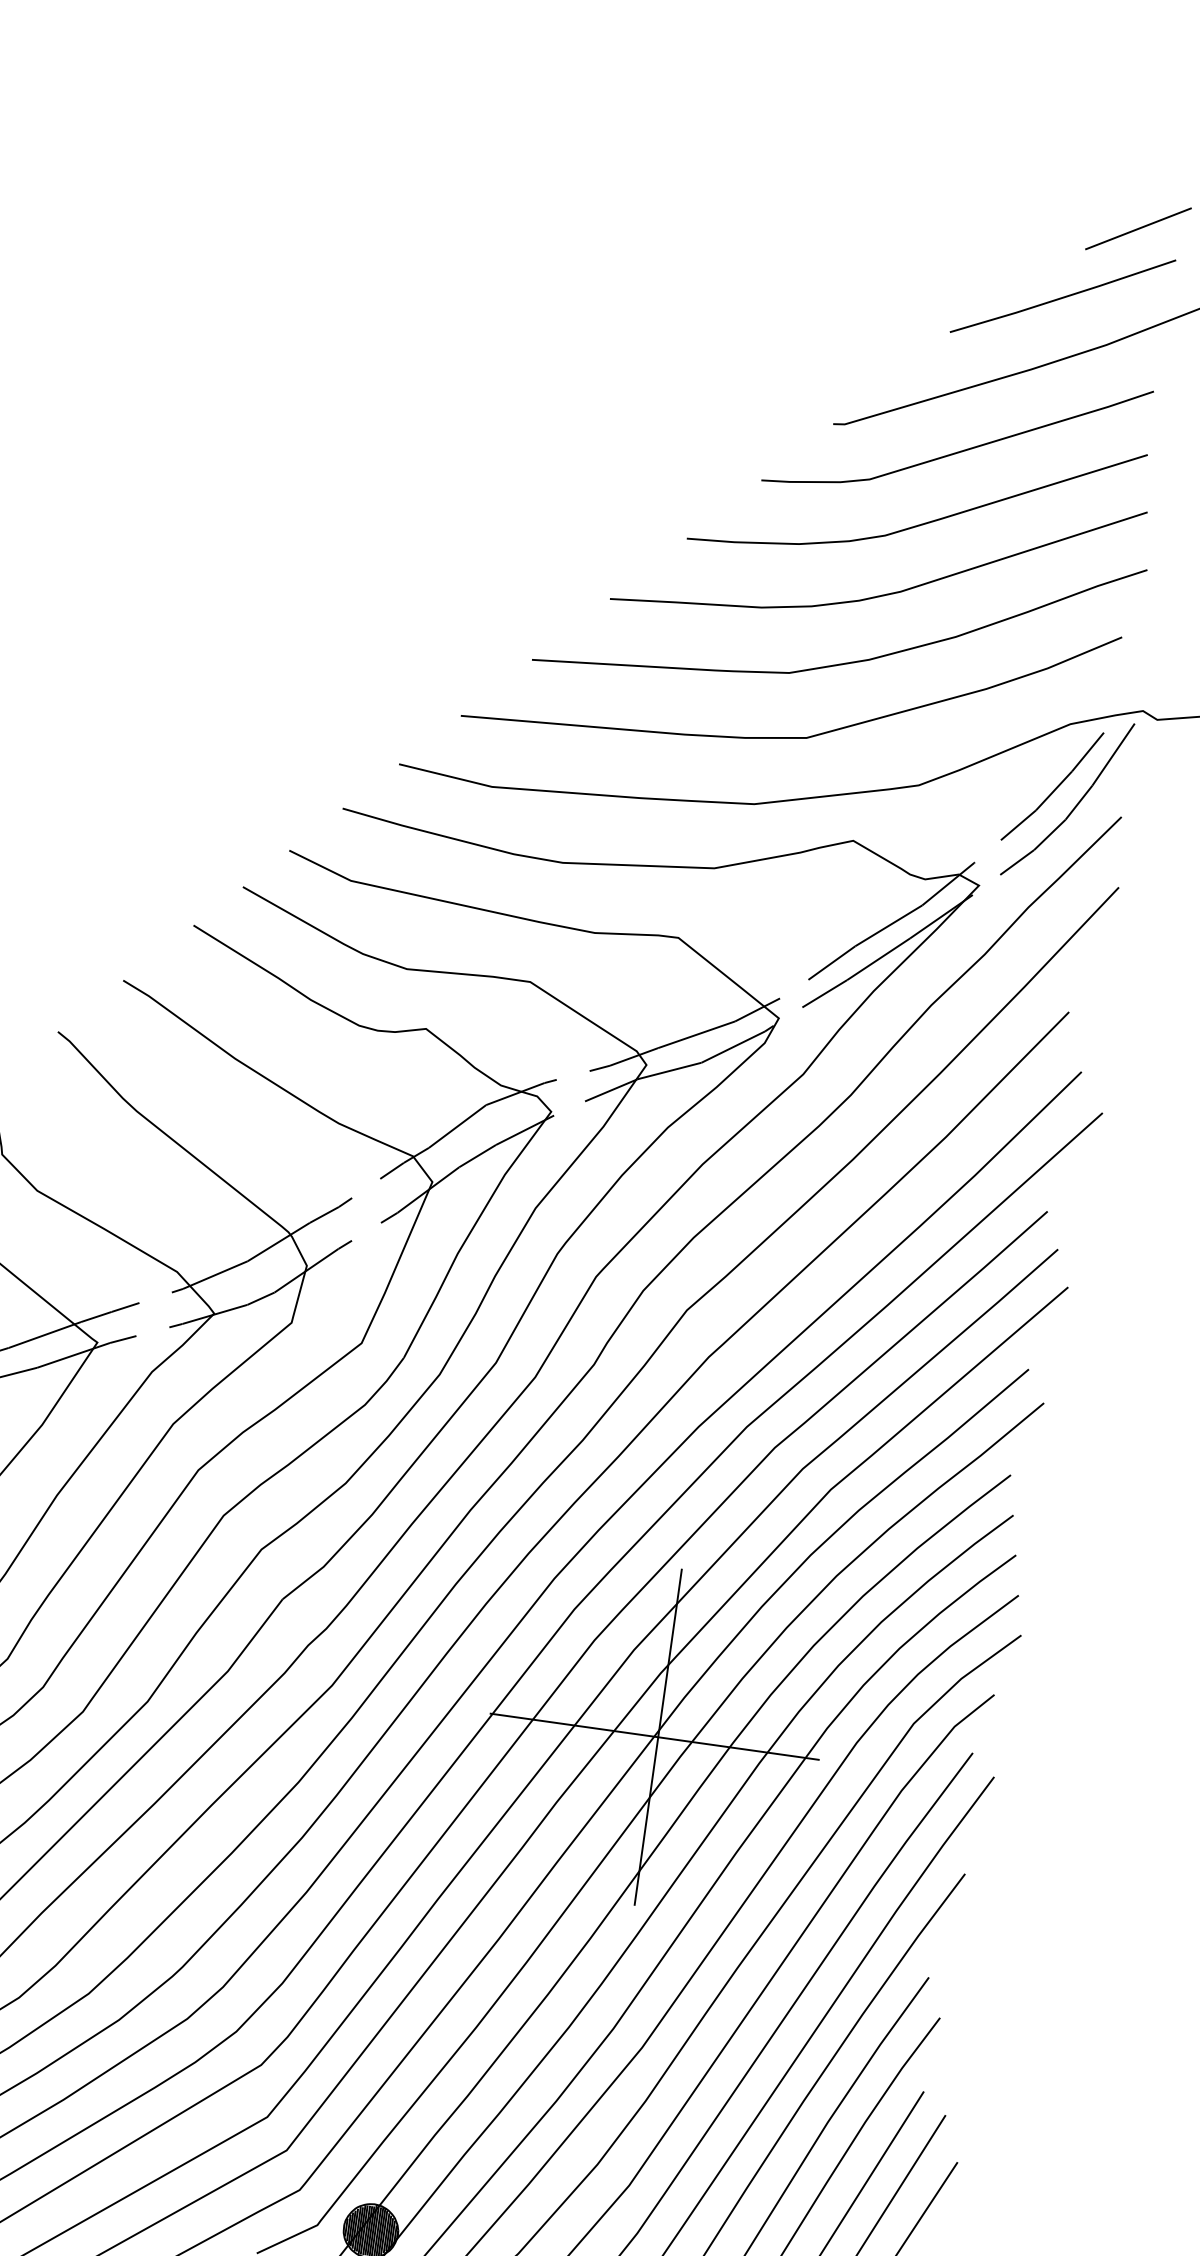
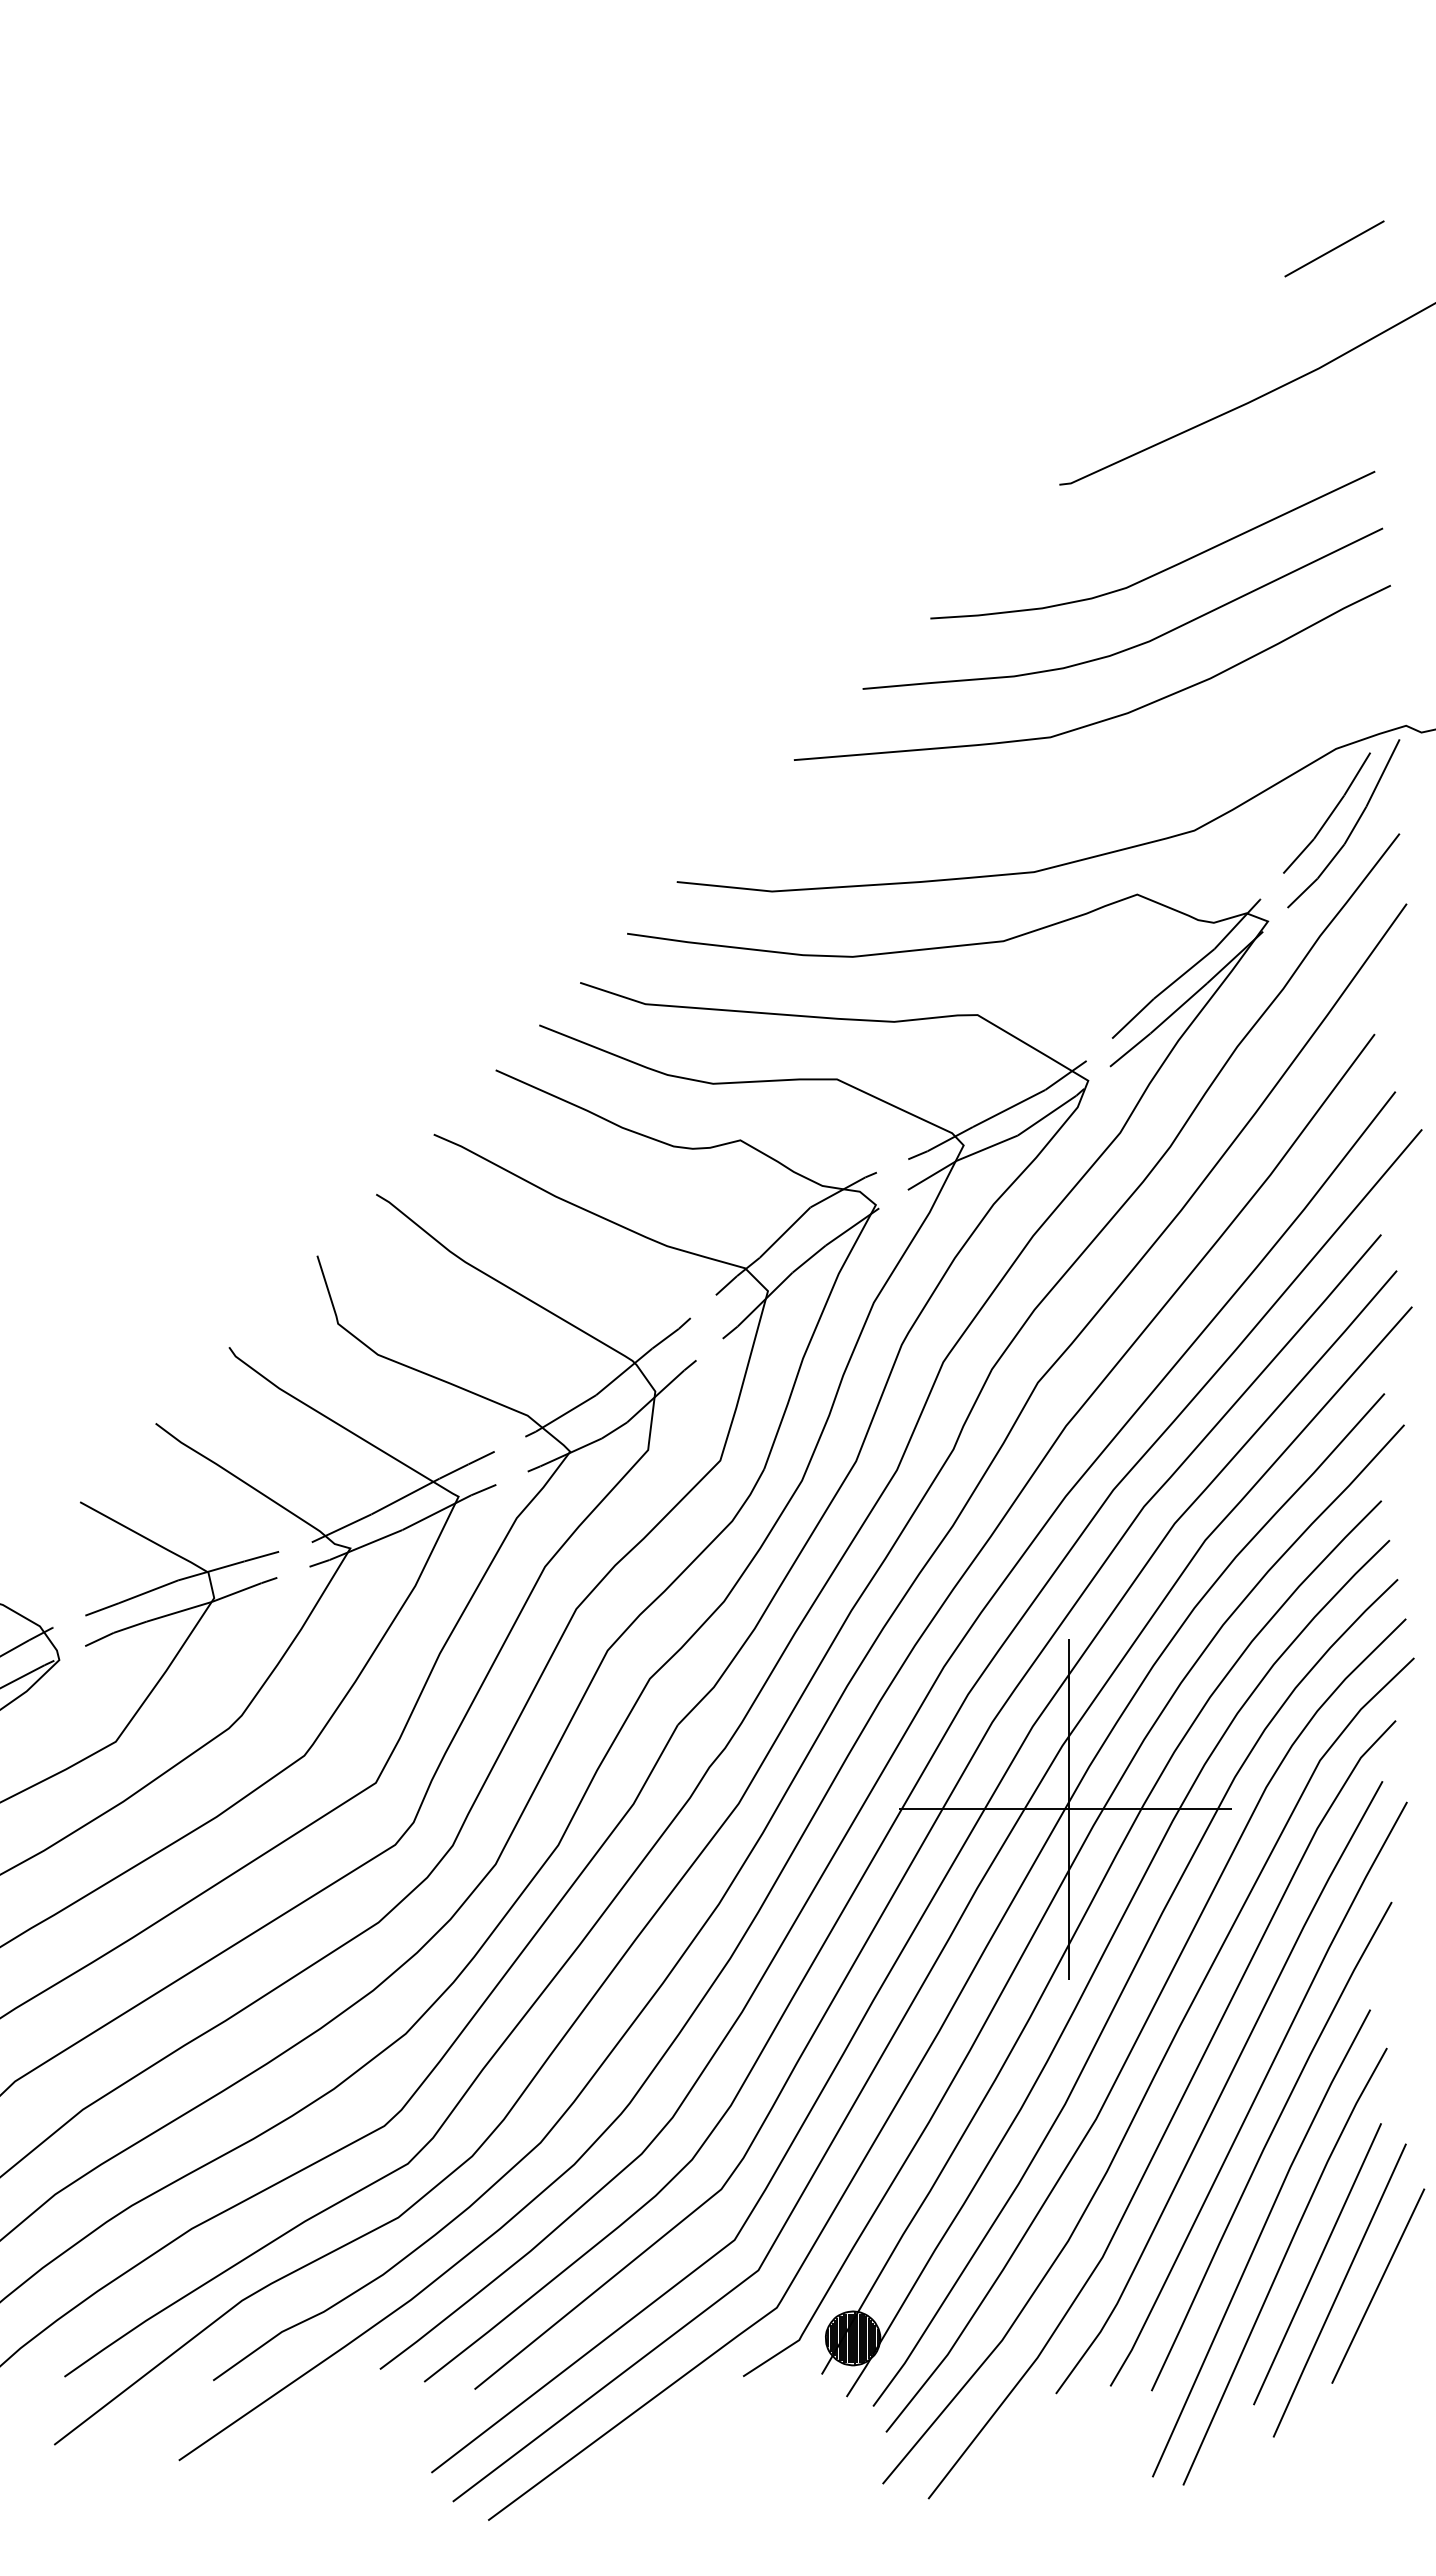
line: (1063, 296) -> (1269, 326), removed
curve: (961, 450) -> (1190, 492), removed
curve: (788, 736) -> (1058, 800), removed

